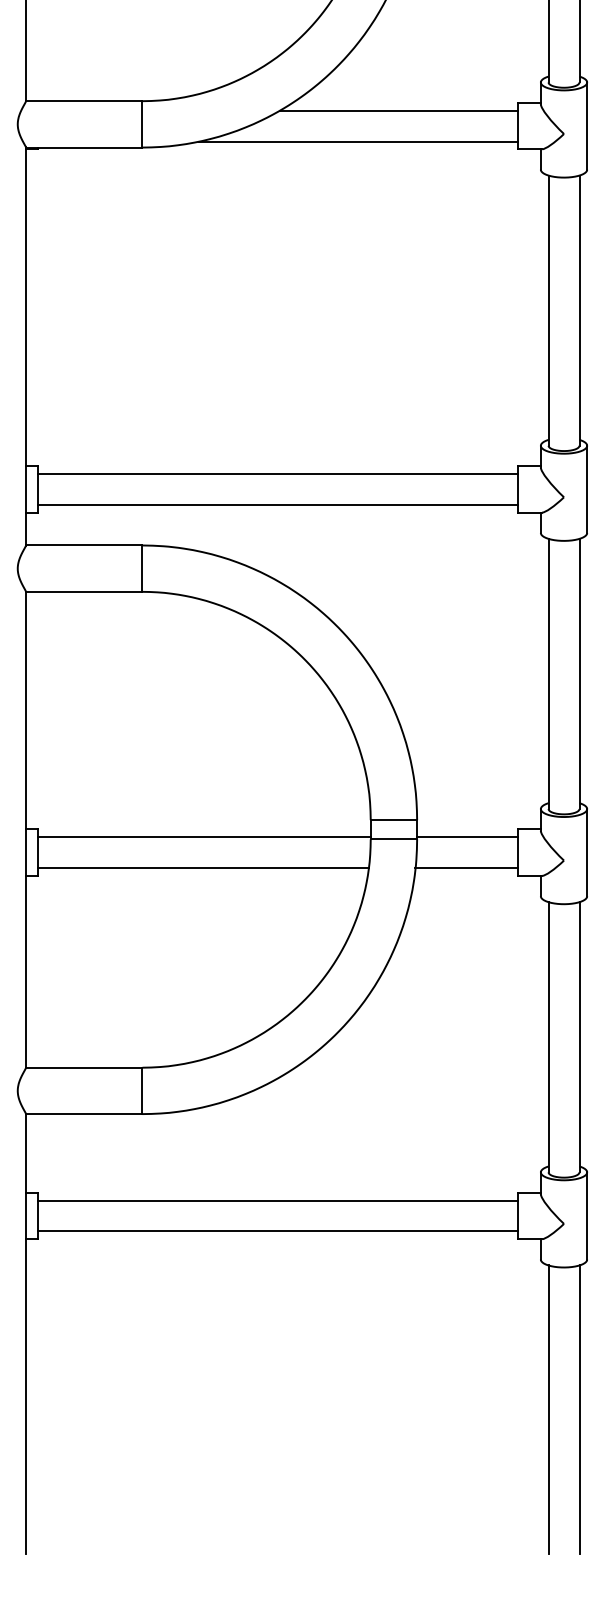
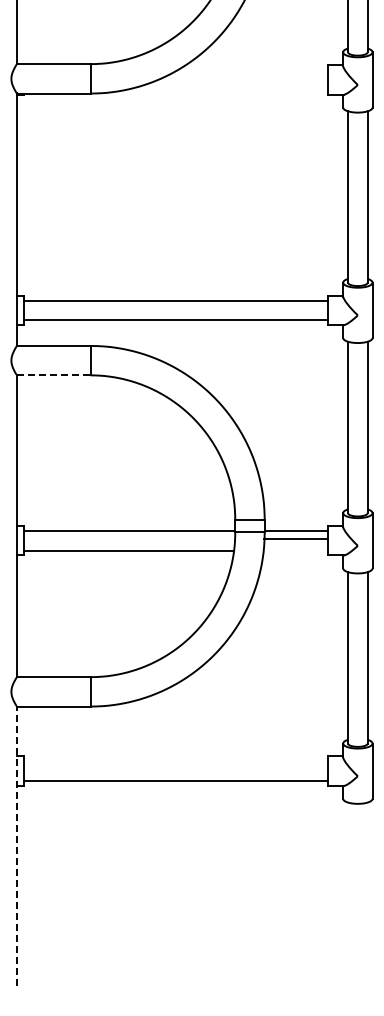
line: (397, 111) -> (252, 70), removed
line: (358, 141) -> (227, 89), removed
line: (84, 592) -> (53, 375), solid -> dashed
line: (465, 868) -> (295, 538), moved
line: (278, 1200) -> (176, 761), removed
line: (25, 1334) -> (16, 846), solid -> dashed
line: (549, 1408) -> (348, 893), removed
line: (579, 1408) -> (367, 893), removed

